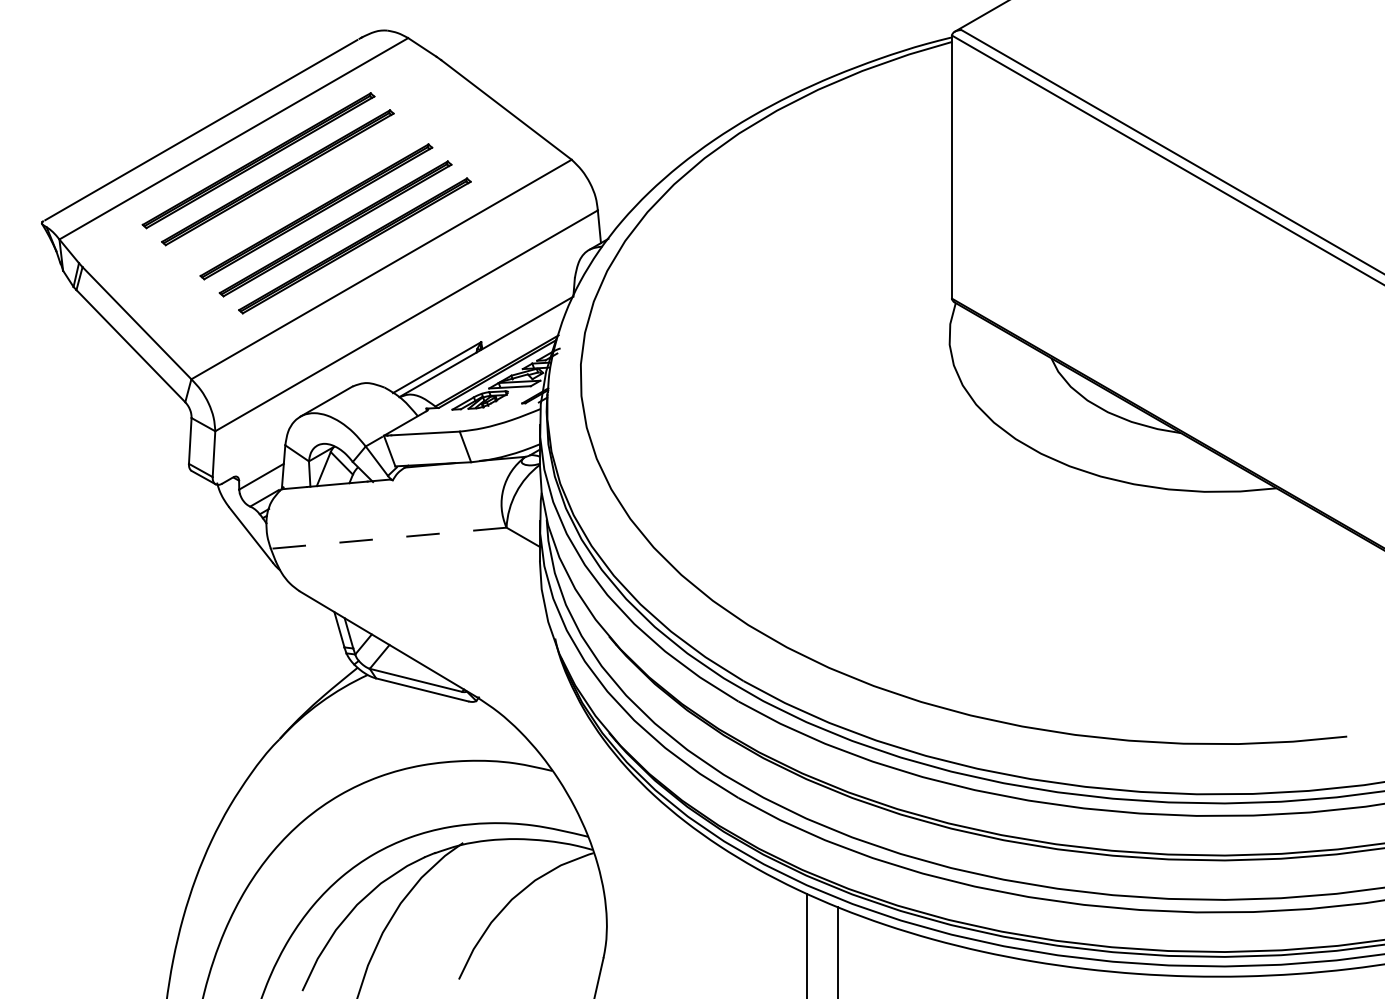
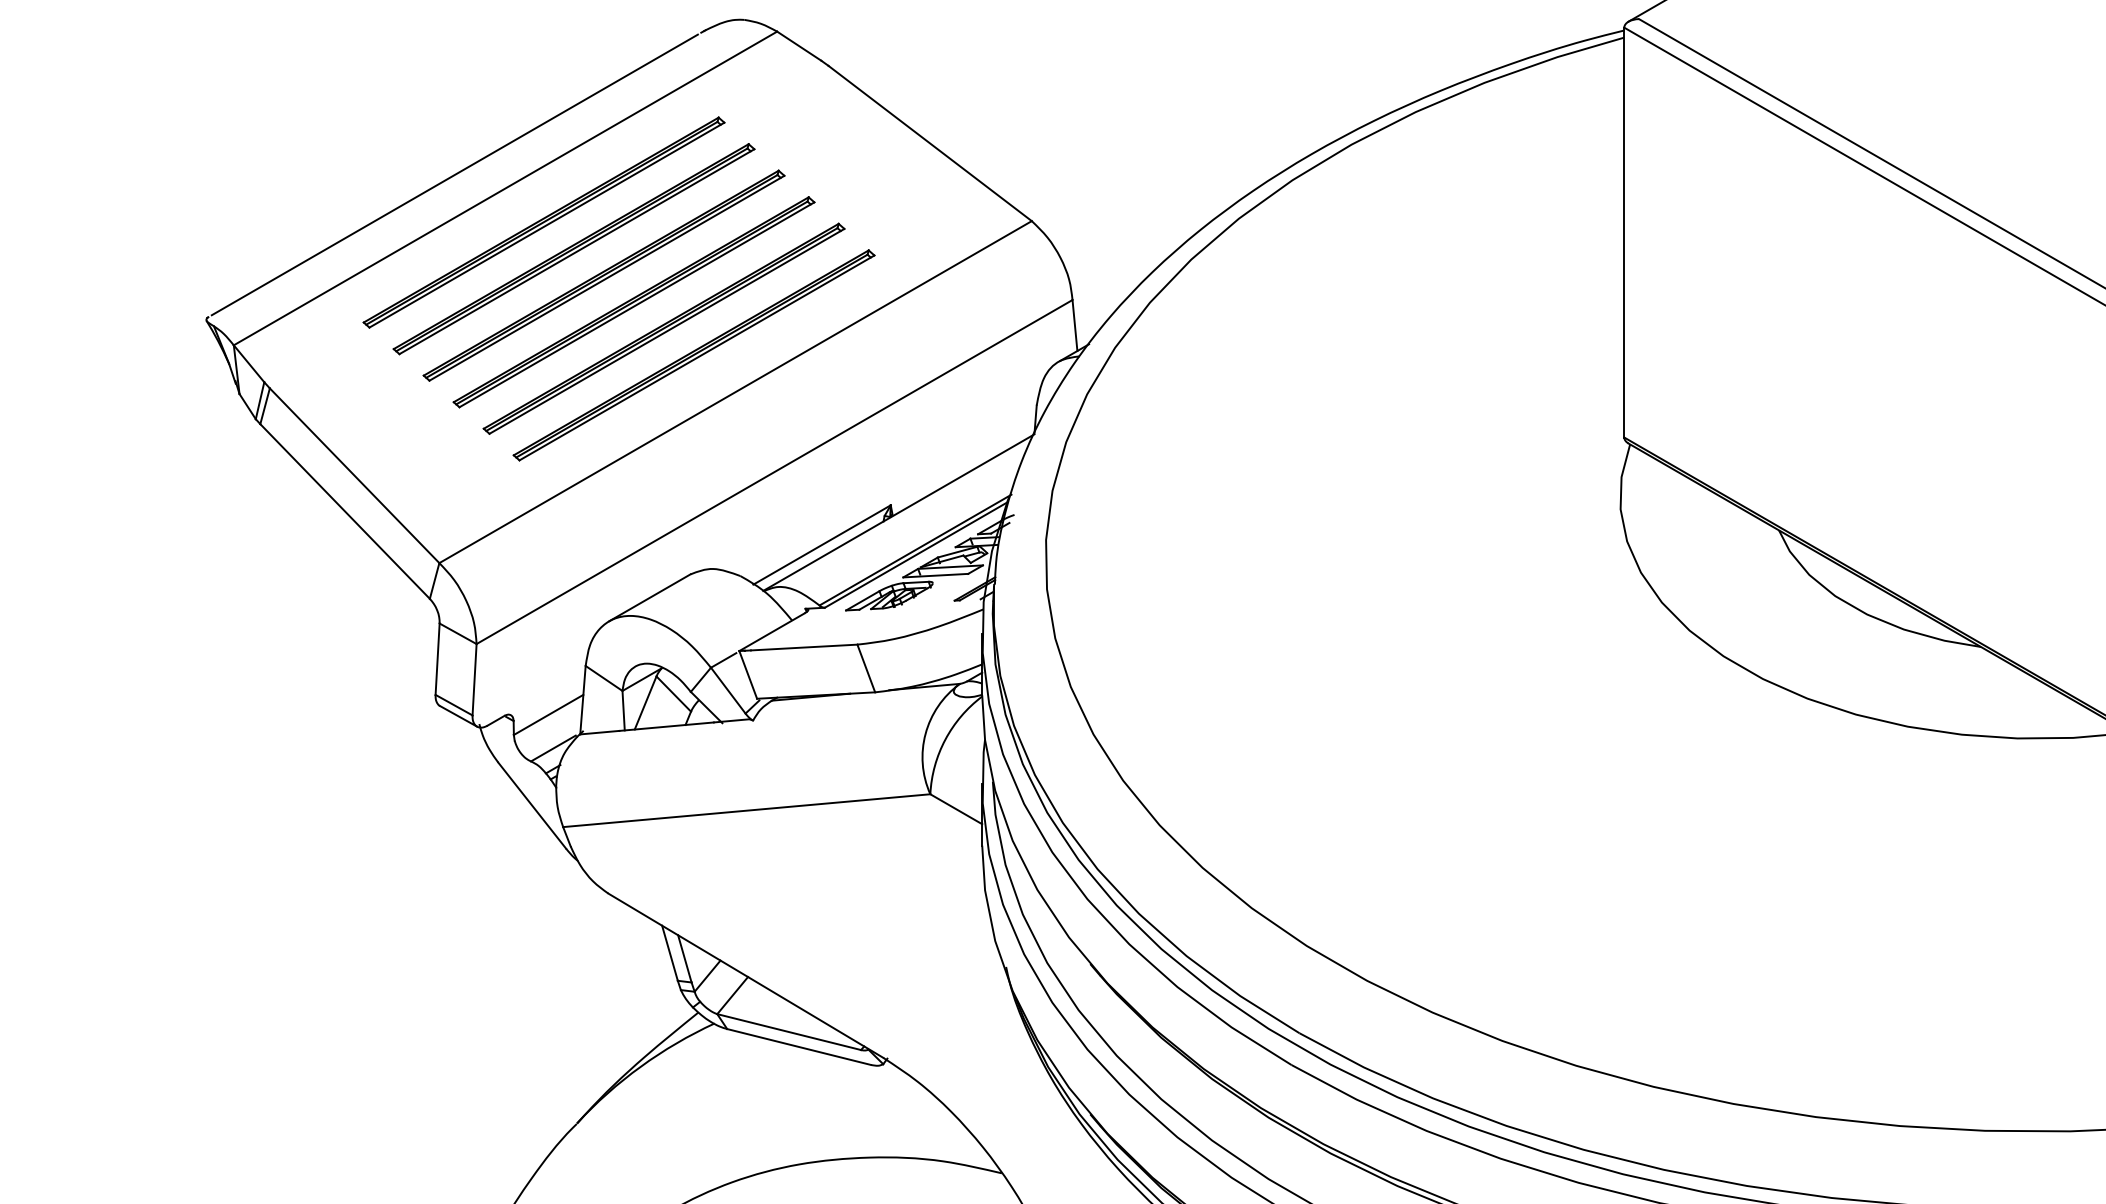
part: (296, 194) -> (603, 275), added
line: (388, 538) -> (746, 811), dashed -> solid

